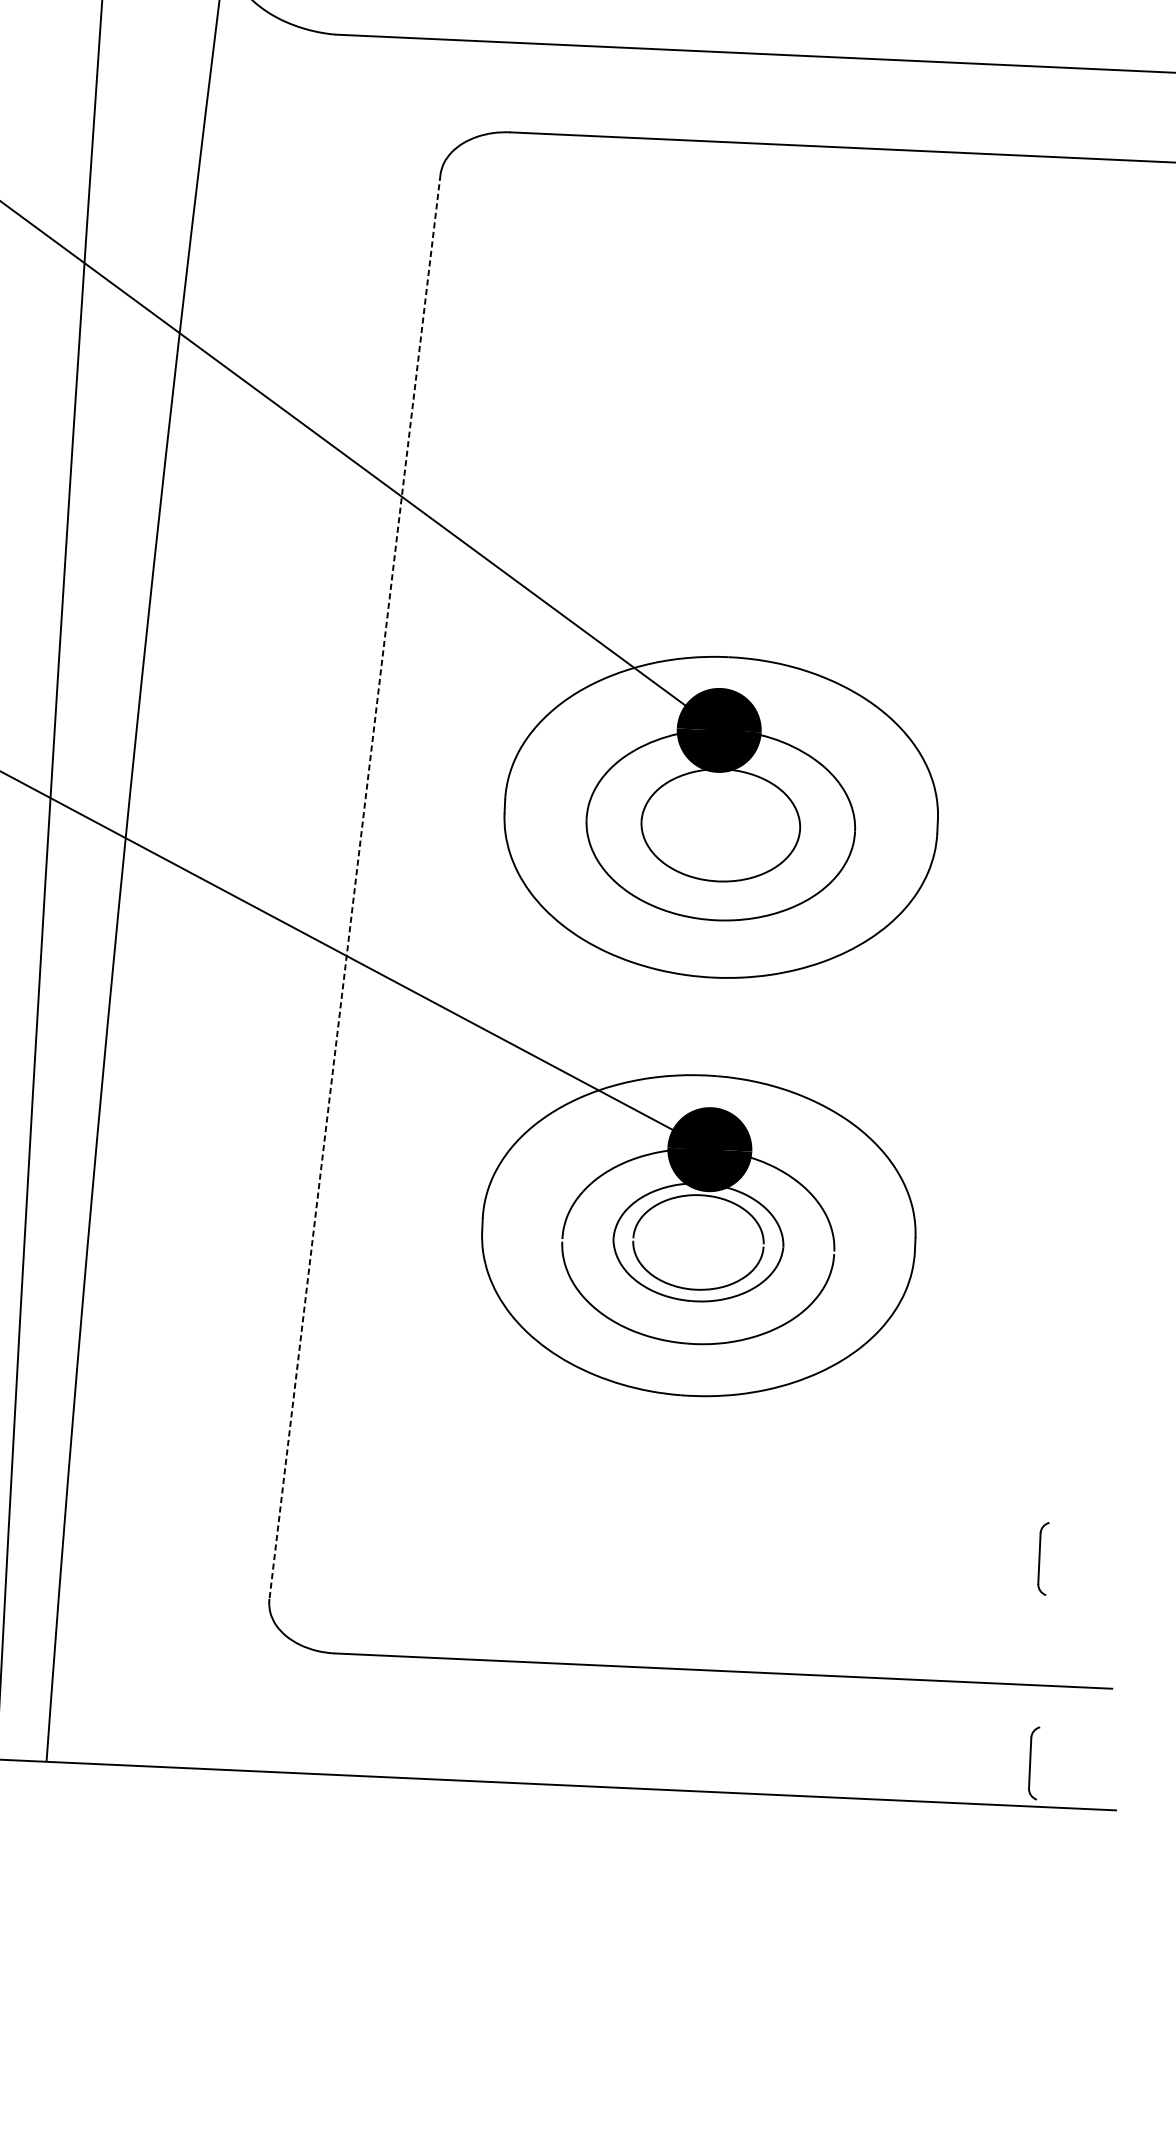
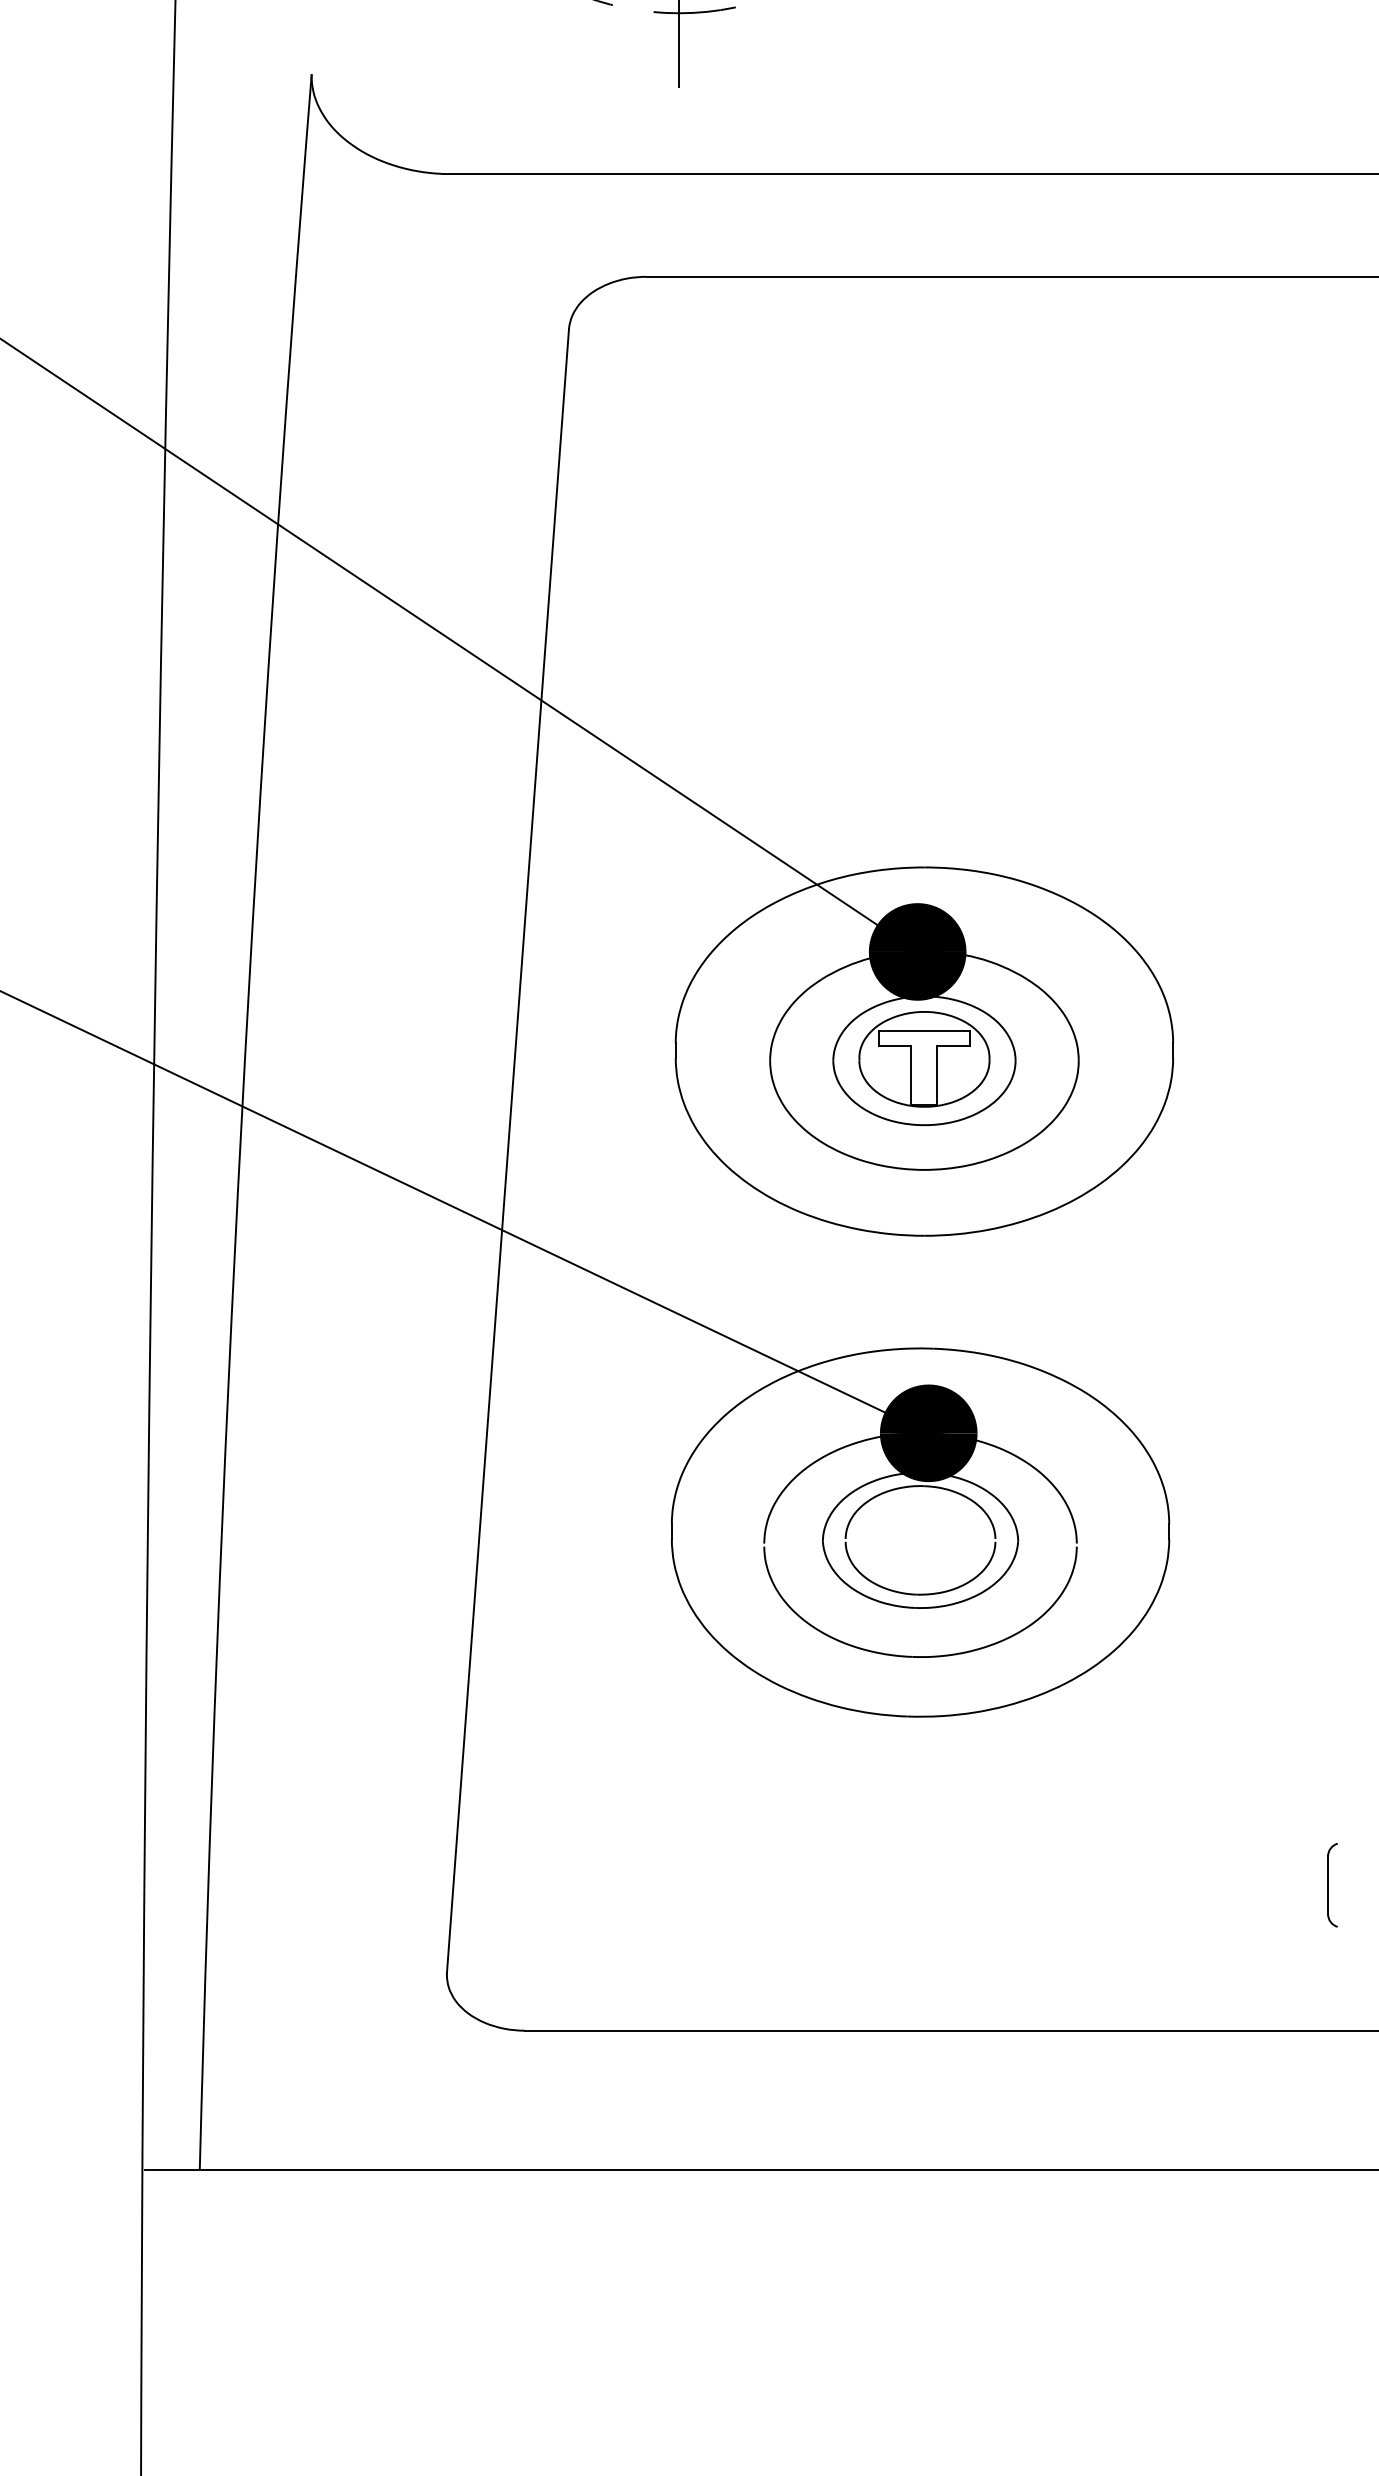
part: (720, 824) -> (924, 1059), added
line: (354, 887) -> (507, 1151), dashed -> solid
part: (1033, 1763) -> (1332, 2120), removed

